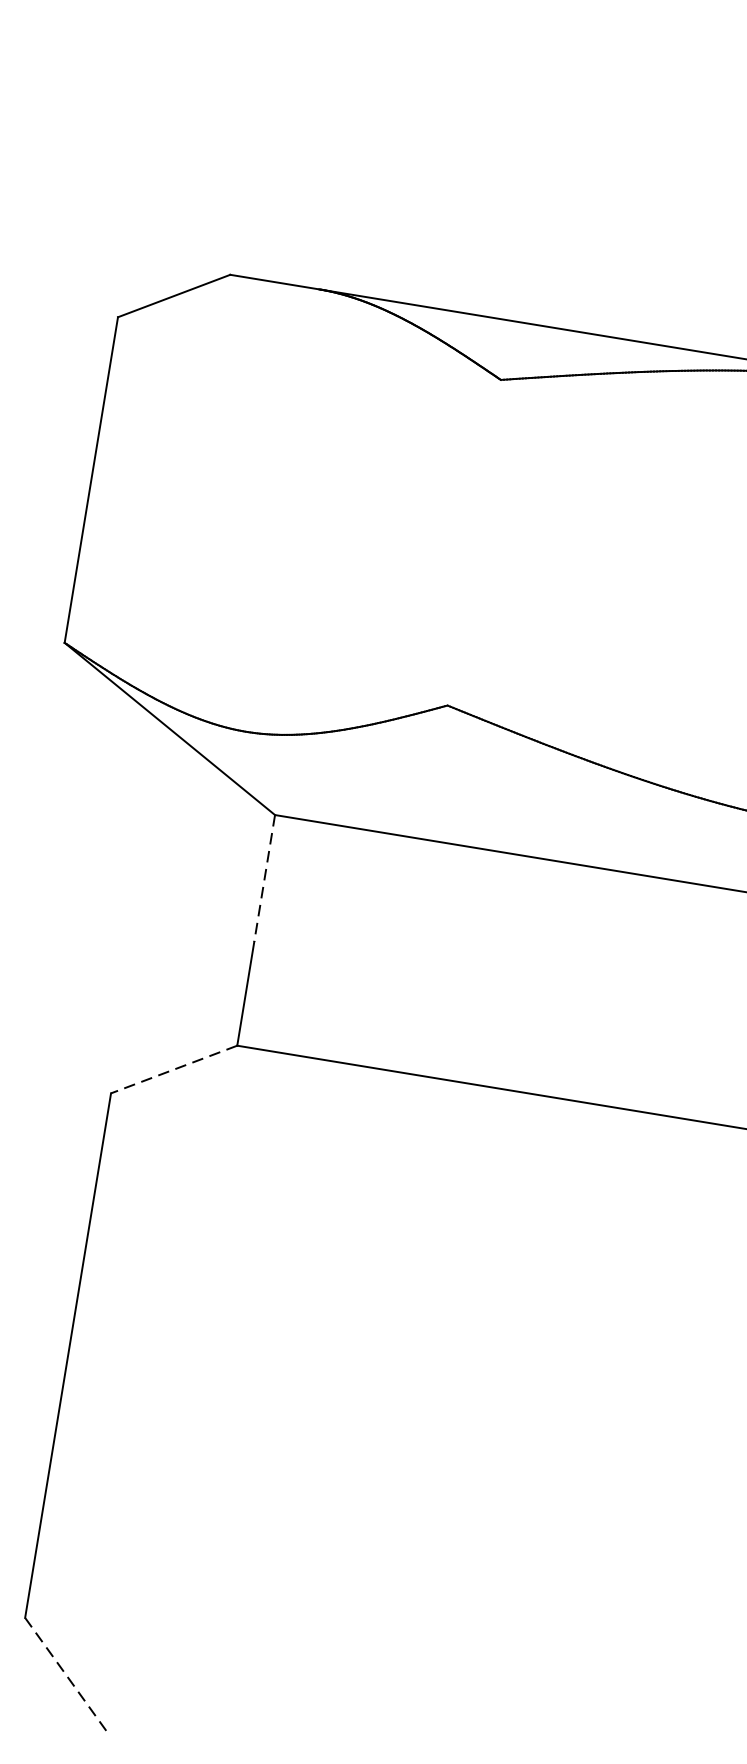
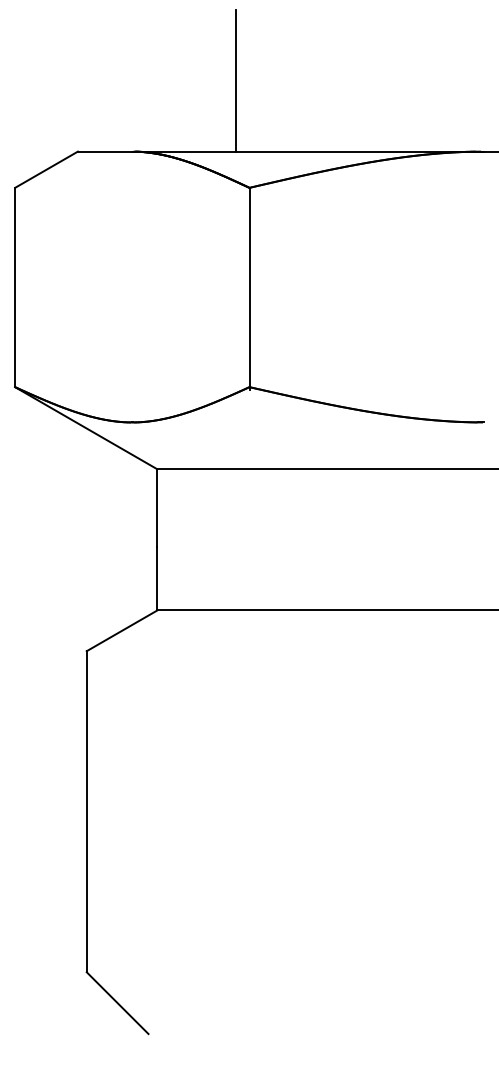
line: (506, 200) -> (235, 80), added
line: (473, 544) -> (249, 288), added
line: (264, 879) -> (157, 508), dashed -> solid
line: (174, 1069) -> (122, 630), dashed -> solid
line: (67, 1677) -> (117, 1003), dashed -> solid

